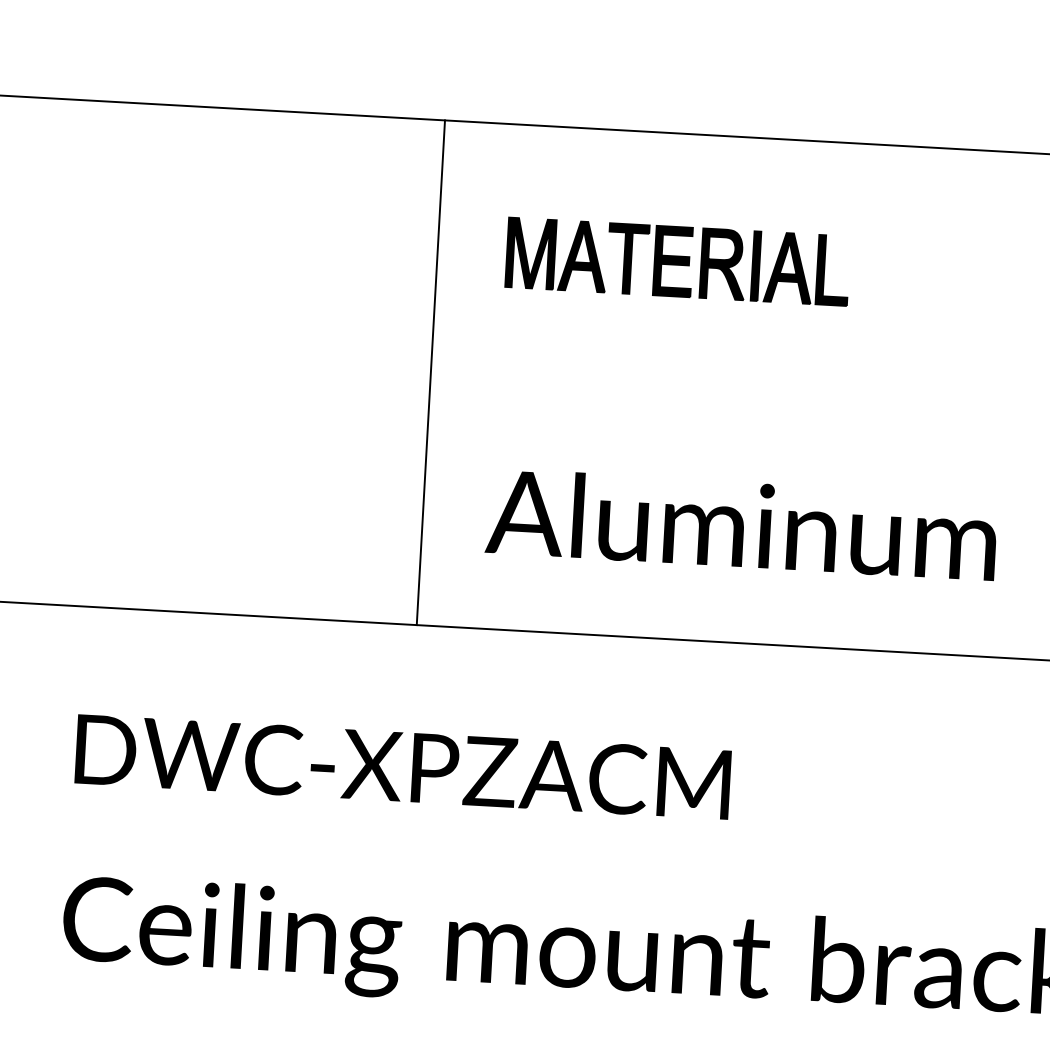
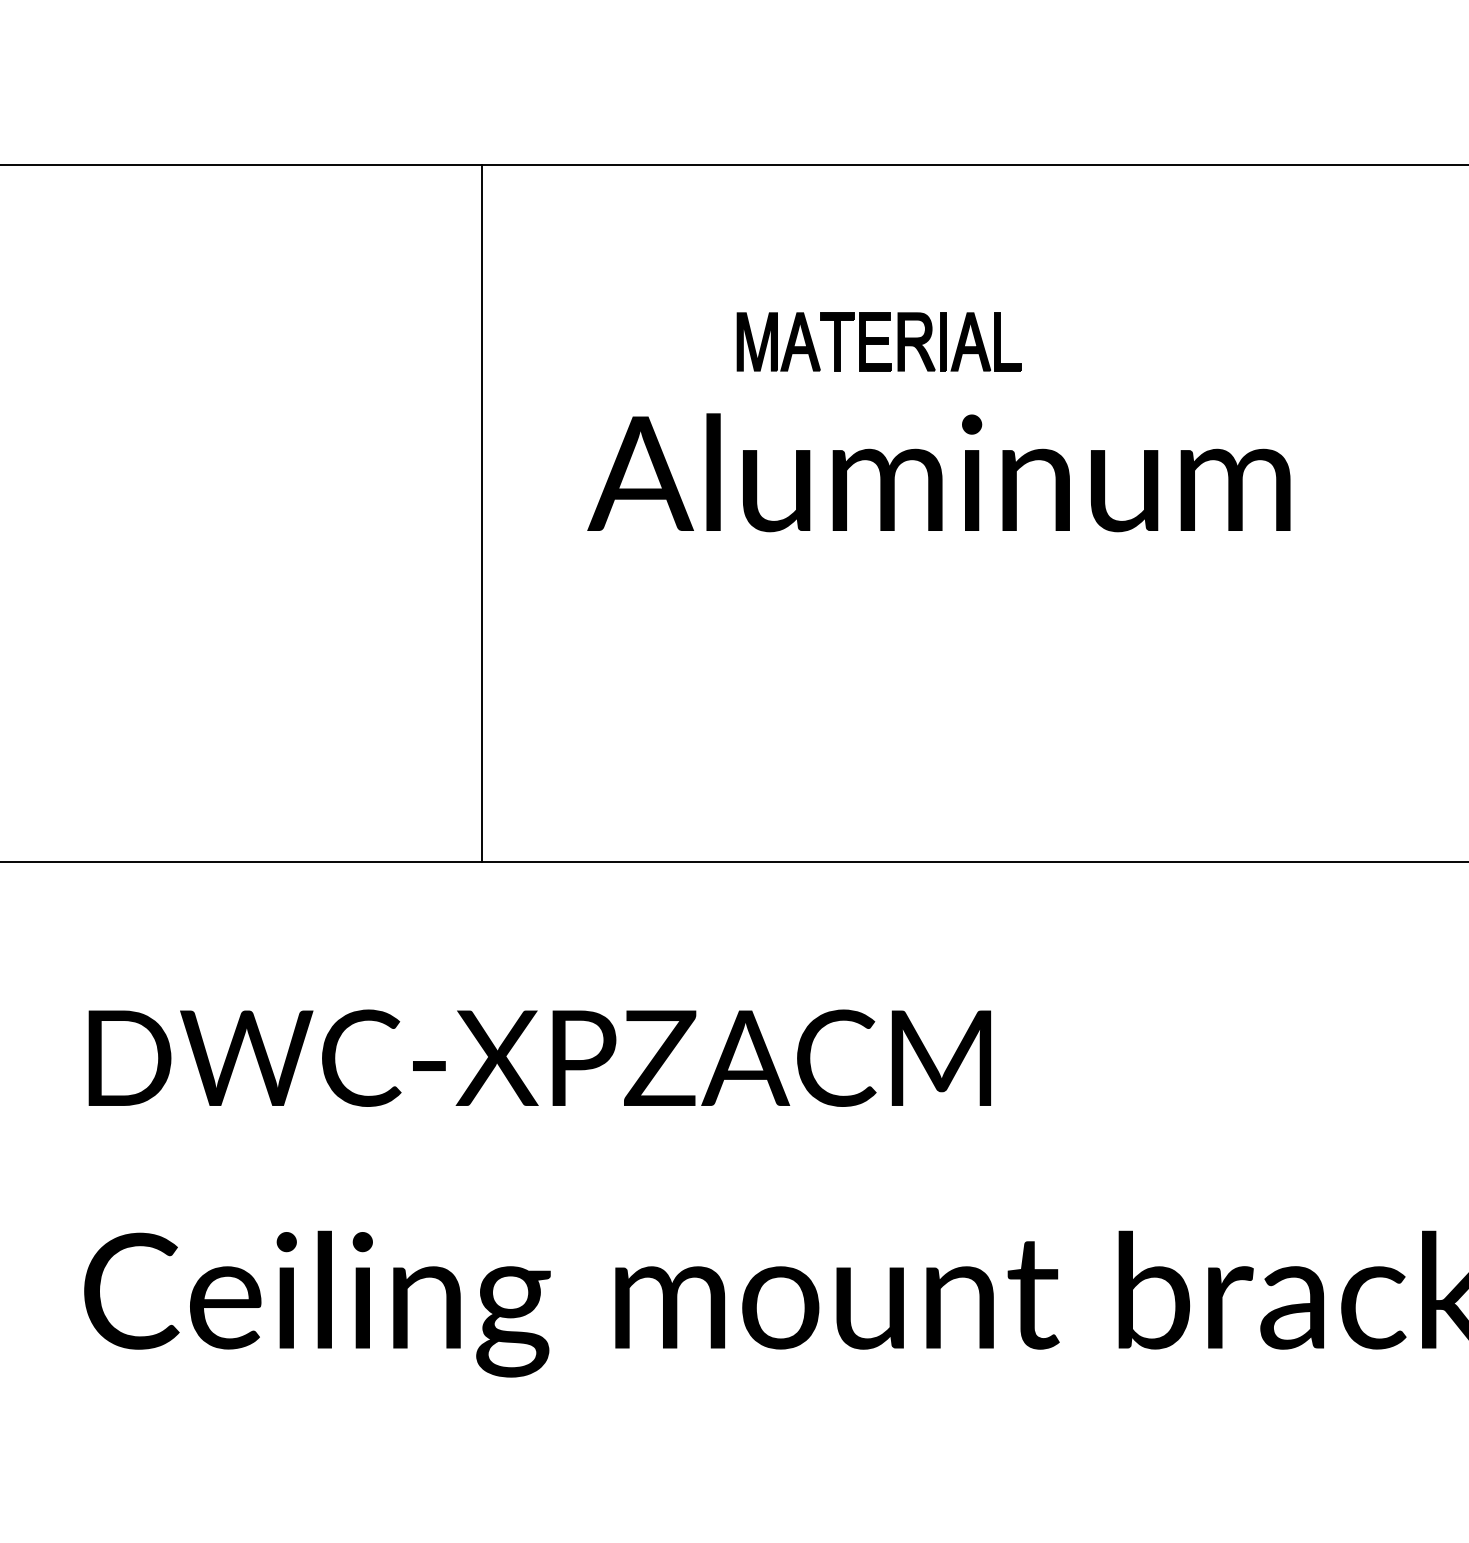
part: (677, 261) -> (878, 341), size x0.6
line: (430, 372) -> (481, 513), moved
text: (741, 524) -> (938, 472), moved

